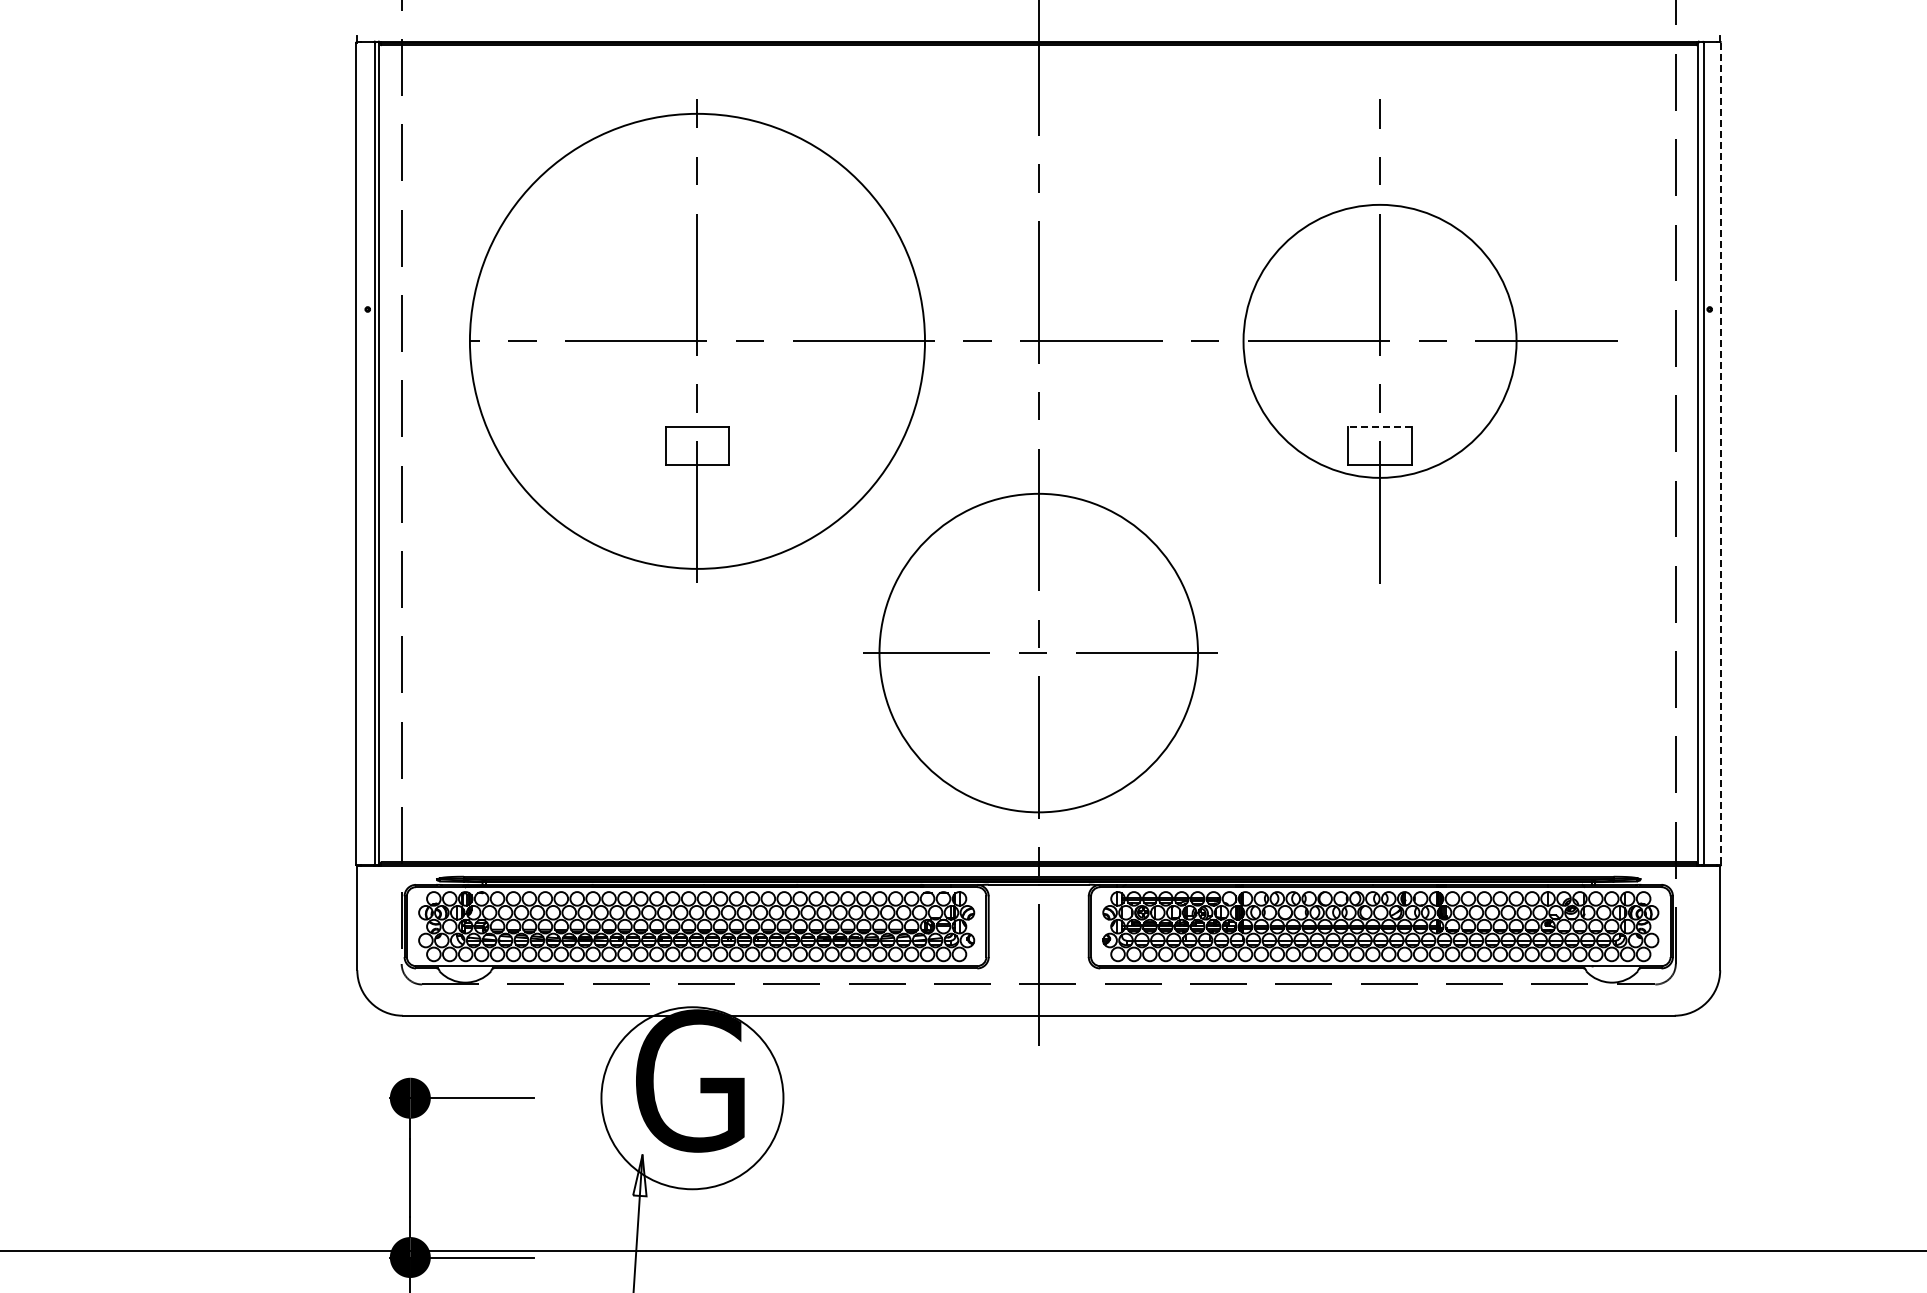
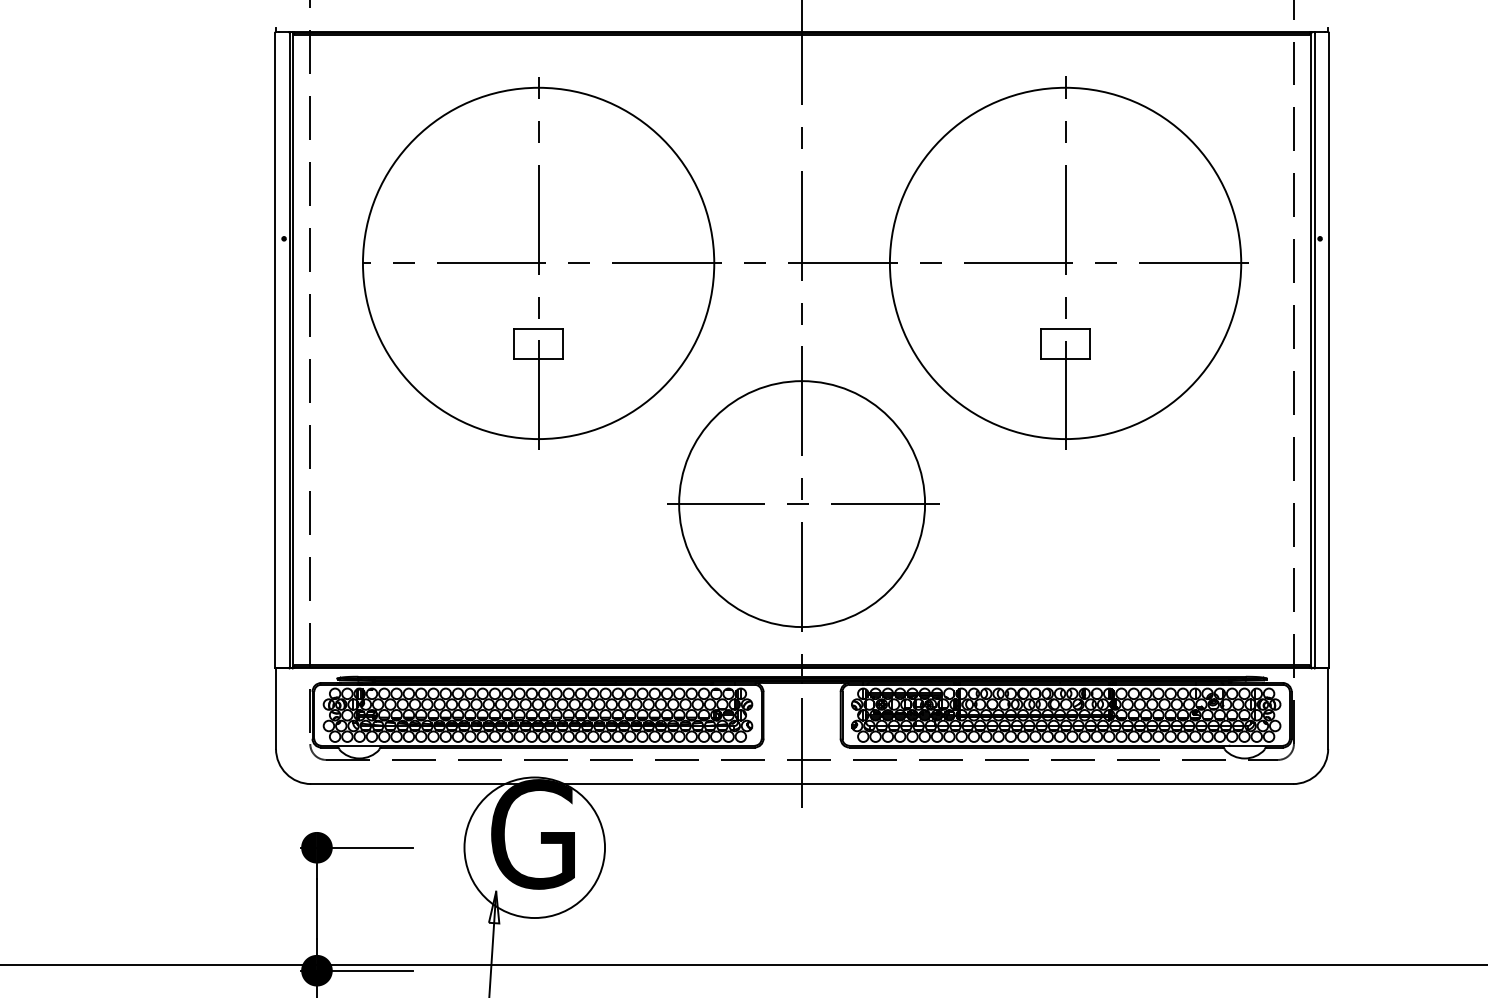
circle: (1379, 340) -> (1065, 262), size x1.67
line: (1380, 426) -> (1065, 329), dashed -> solid
line: (1721, 454) -> (1329, 350), dashed -> solid

